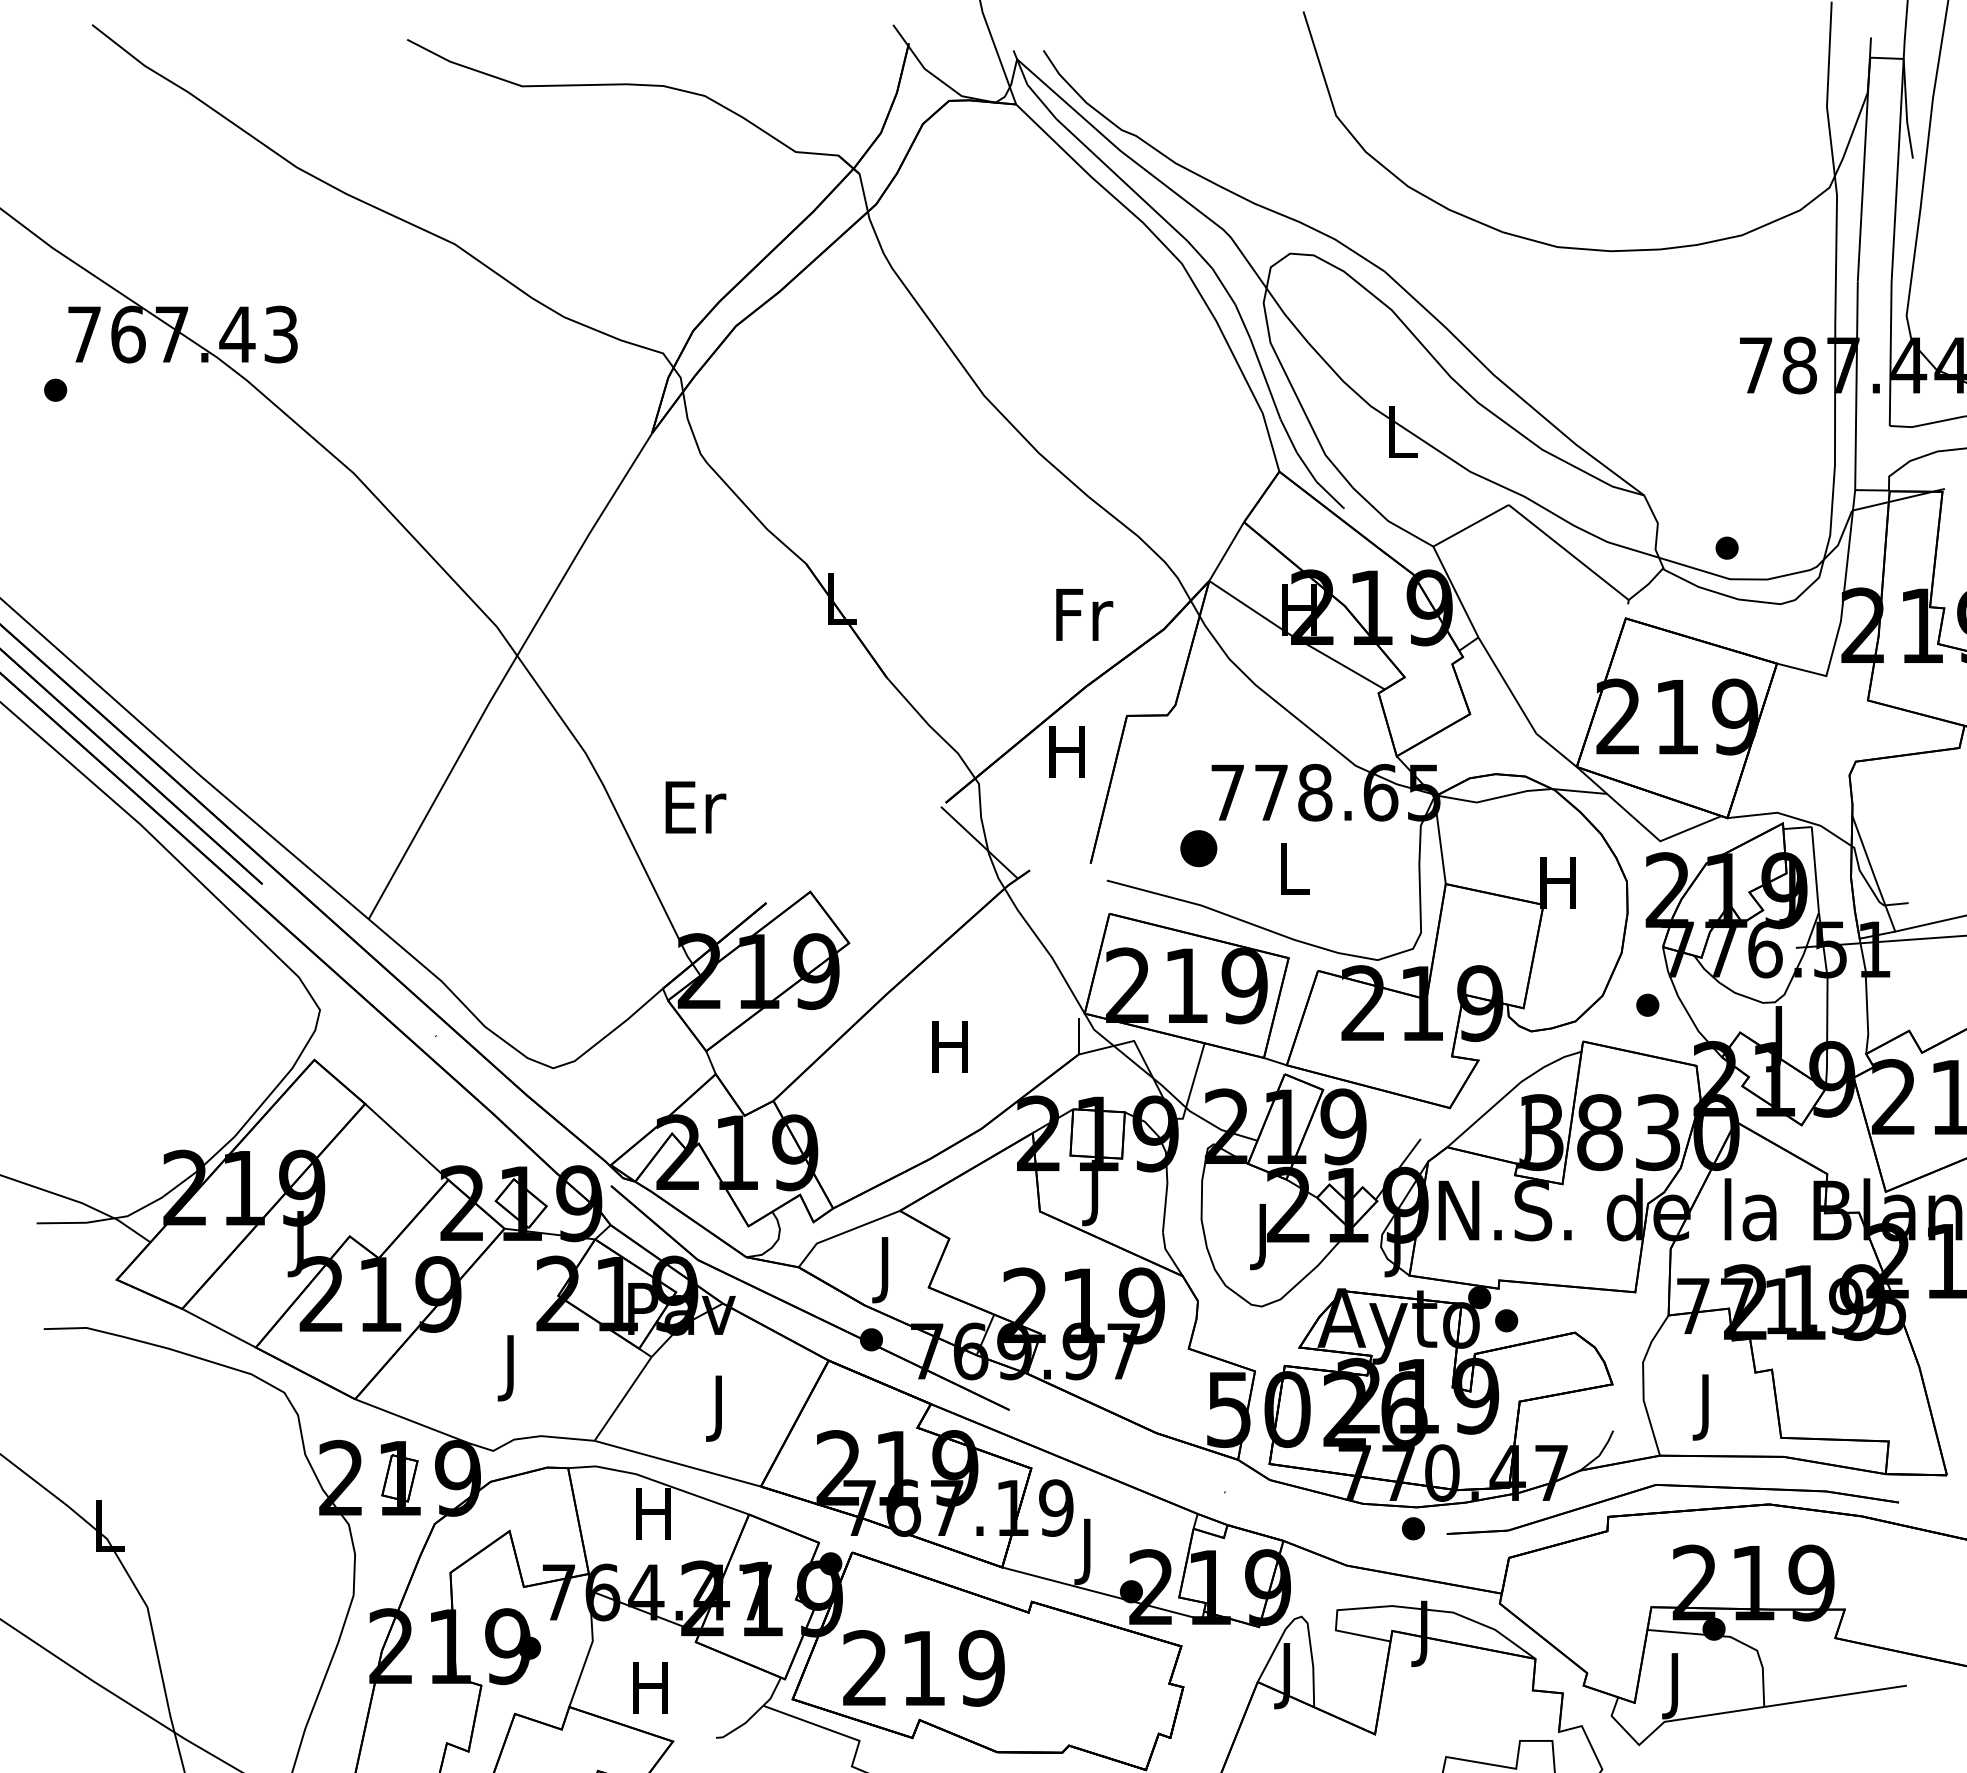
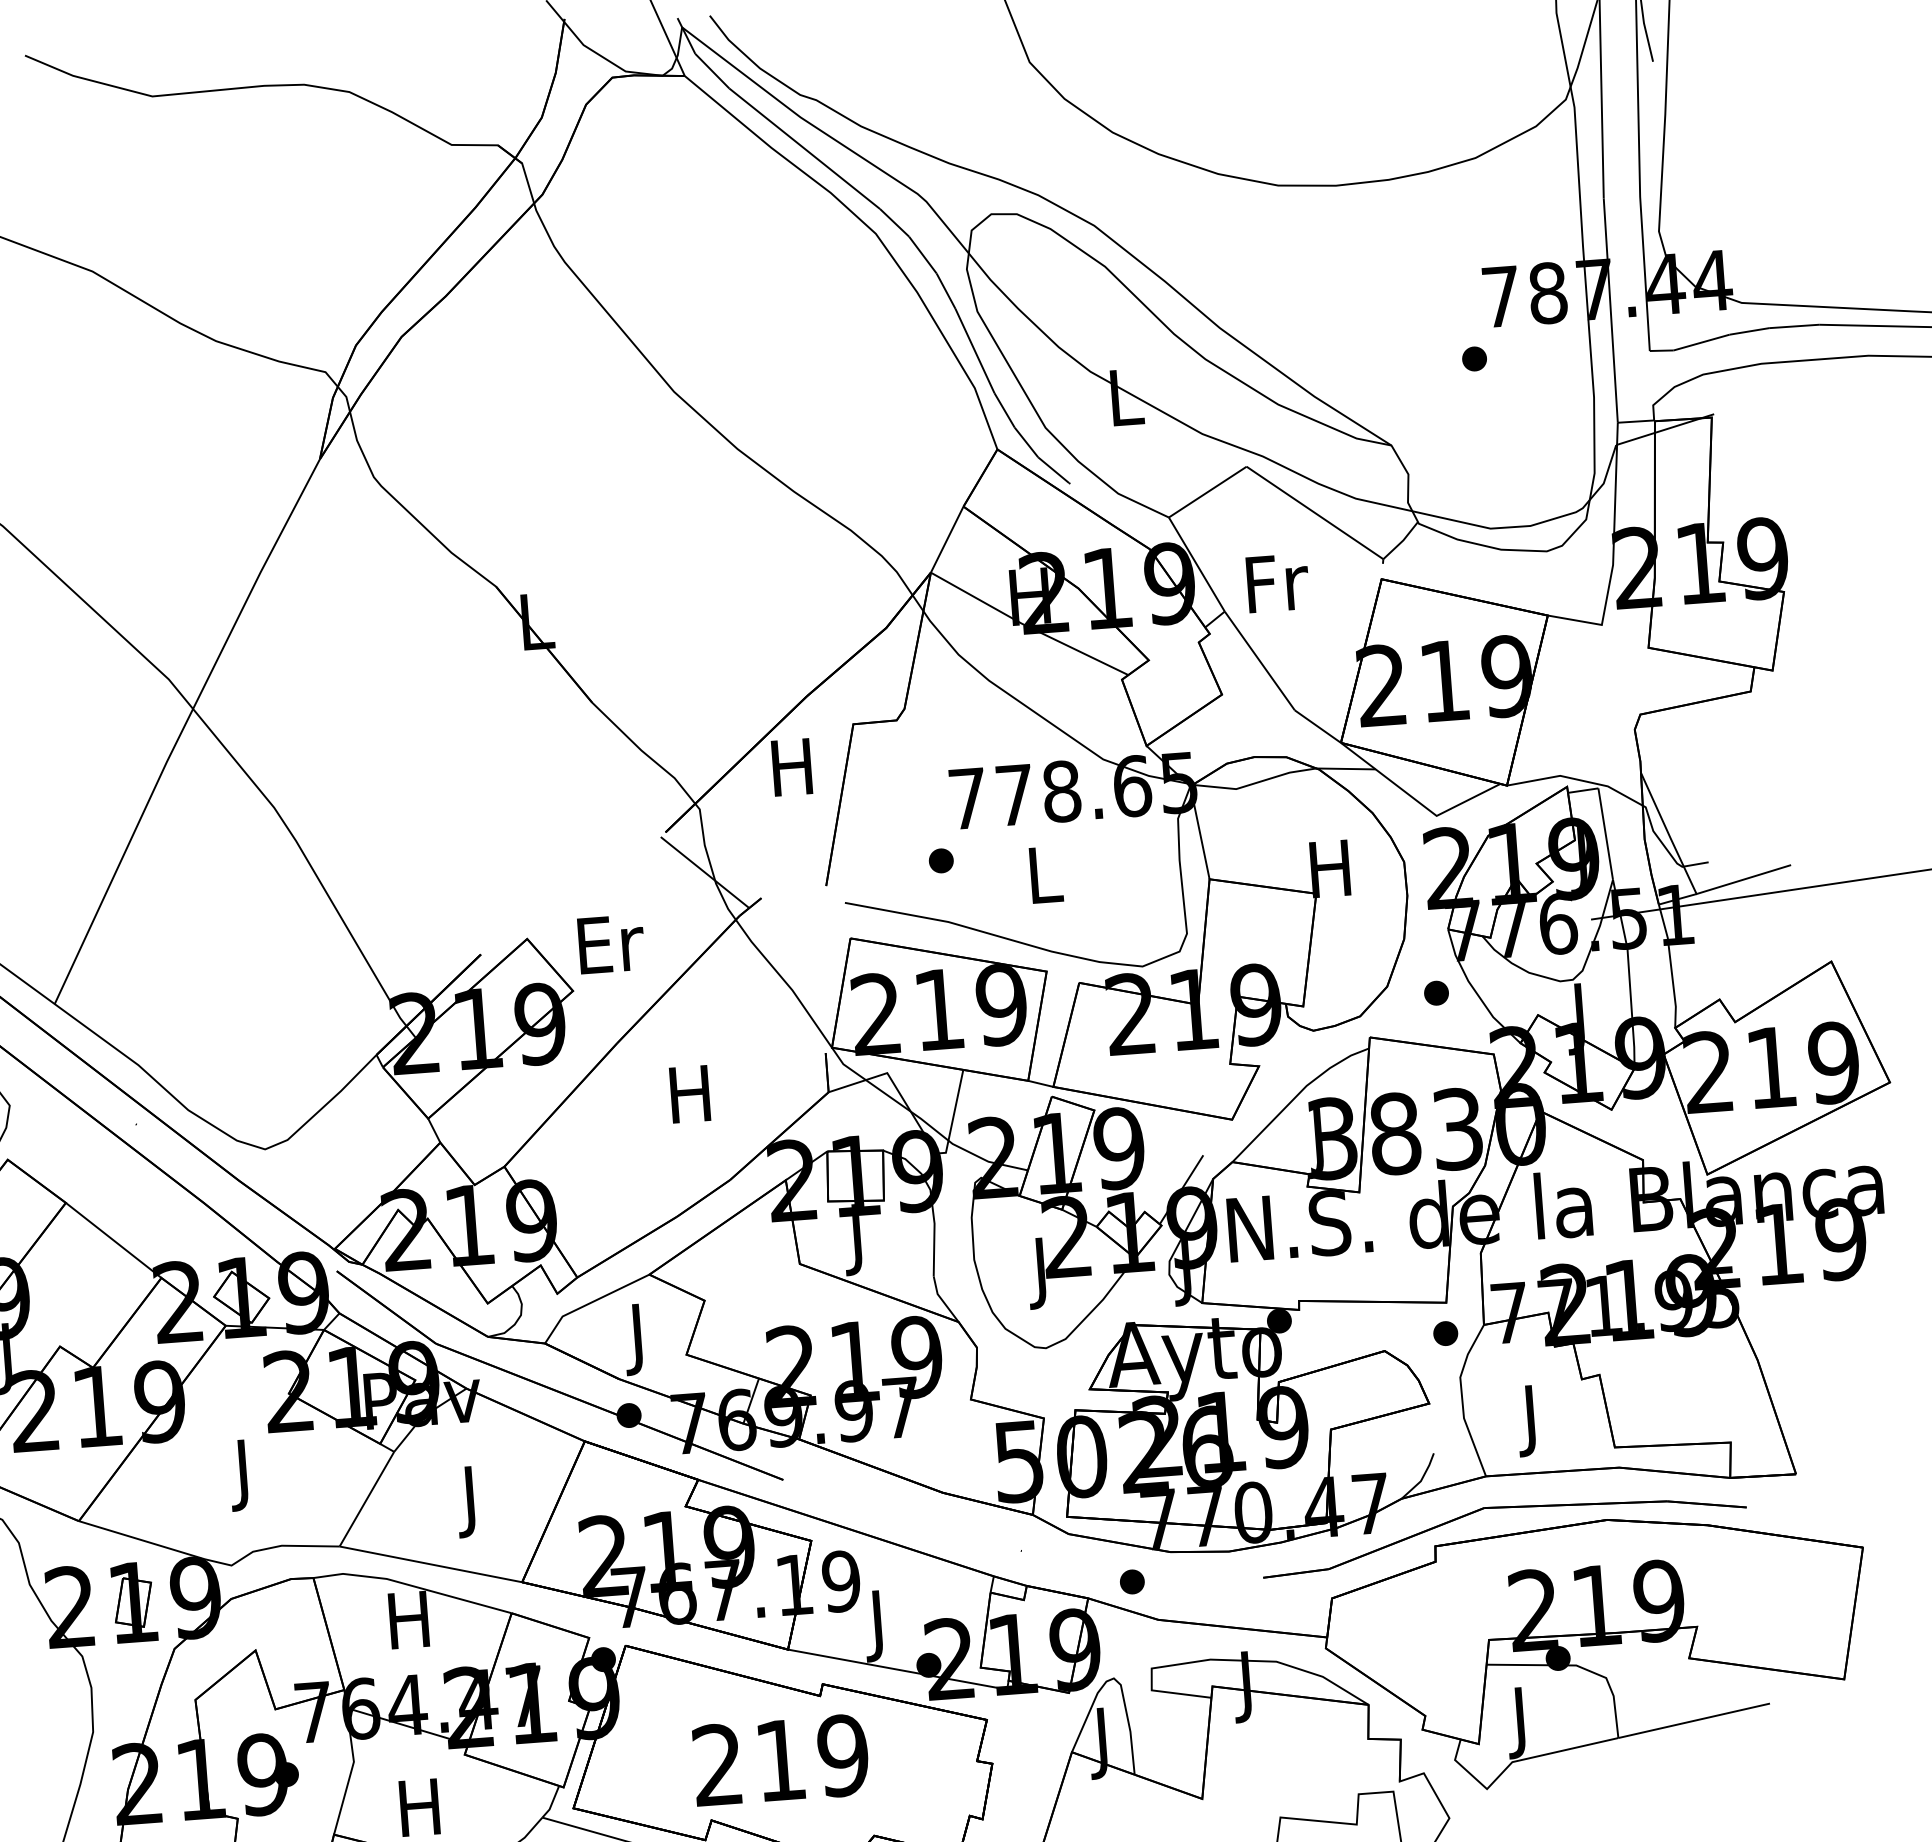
part: (1726, 547) -> (1473, 358), moved
text: (1084, 614) -> (1277, 582), moved
text: (695, 807) -> (611, 944), moved
part: (1198, 847) -> (940, 859), size x0.62
part: (1506, 1320) -> (1445, 1333), moved
part: (1413, 1528) -> (1132, 1581), moved
text: (923, 1668) -> (780, 1760), moved

